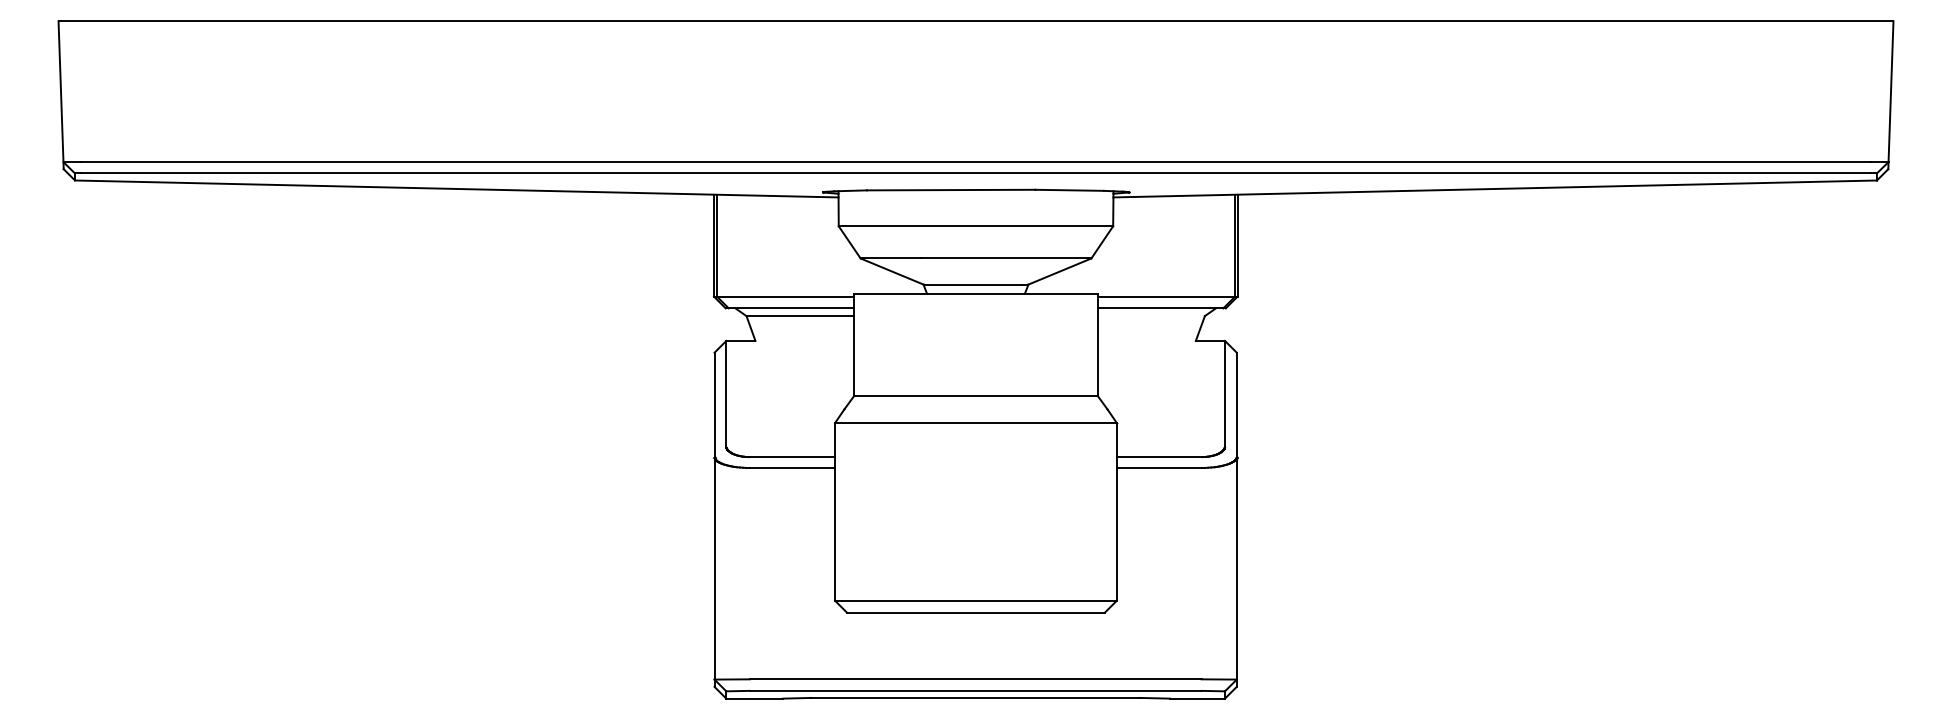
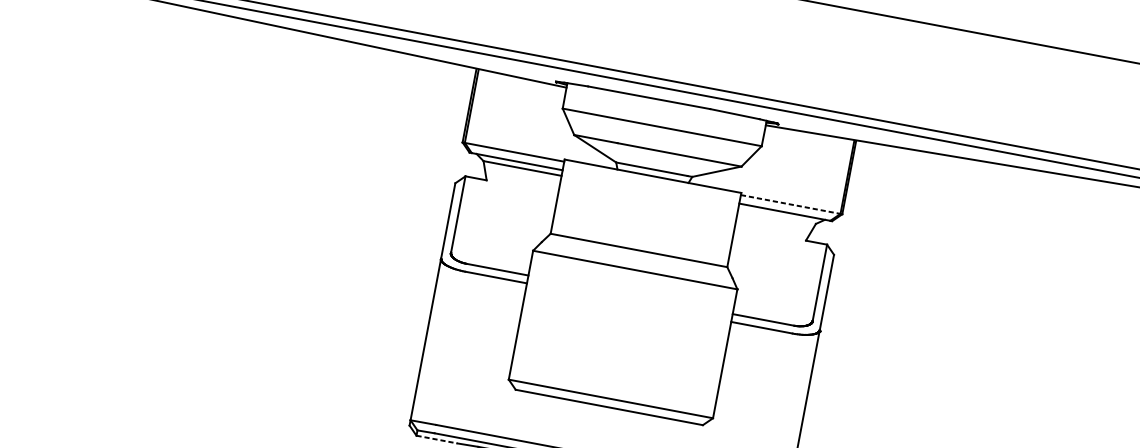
line: (1166, 296) -> (790, 204), solid -> dashed
line: (755, 698) -> (437, 439), solid -> dashed

